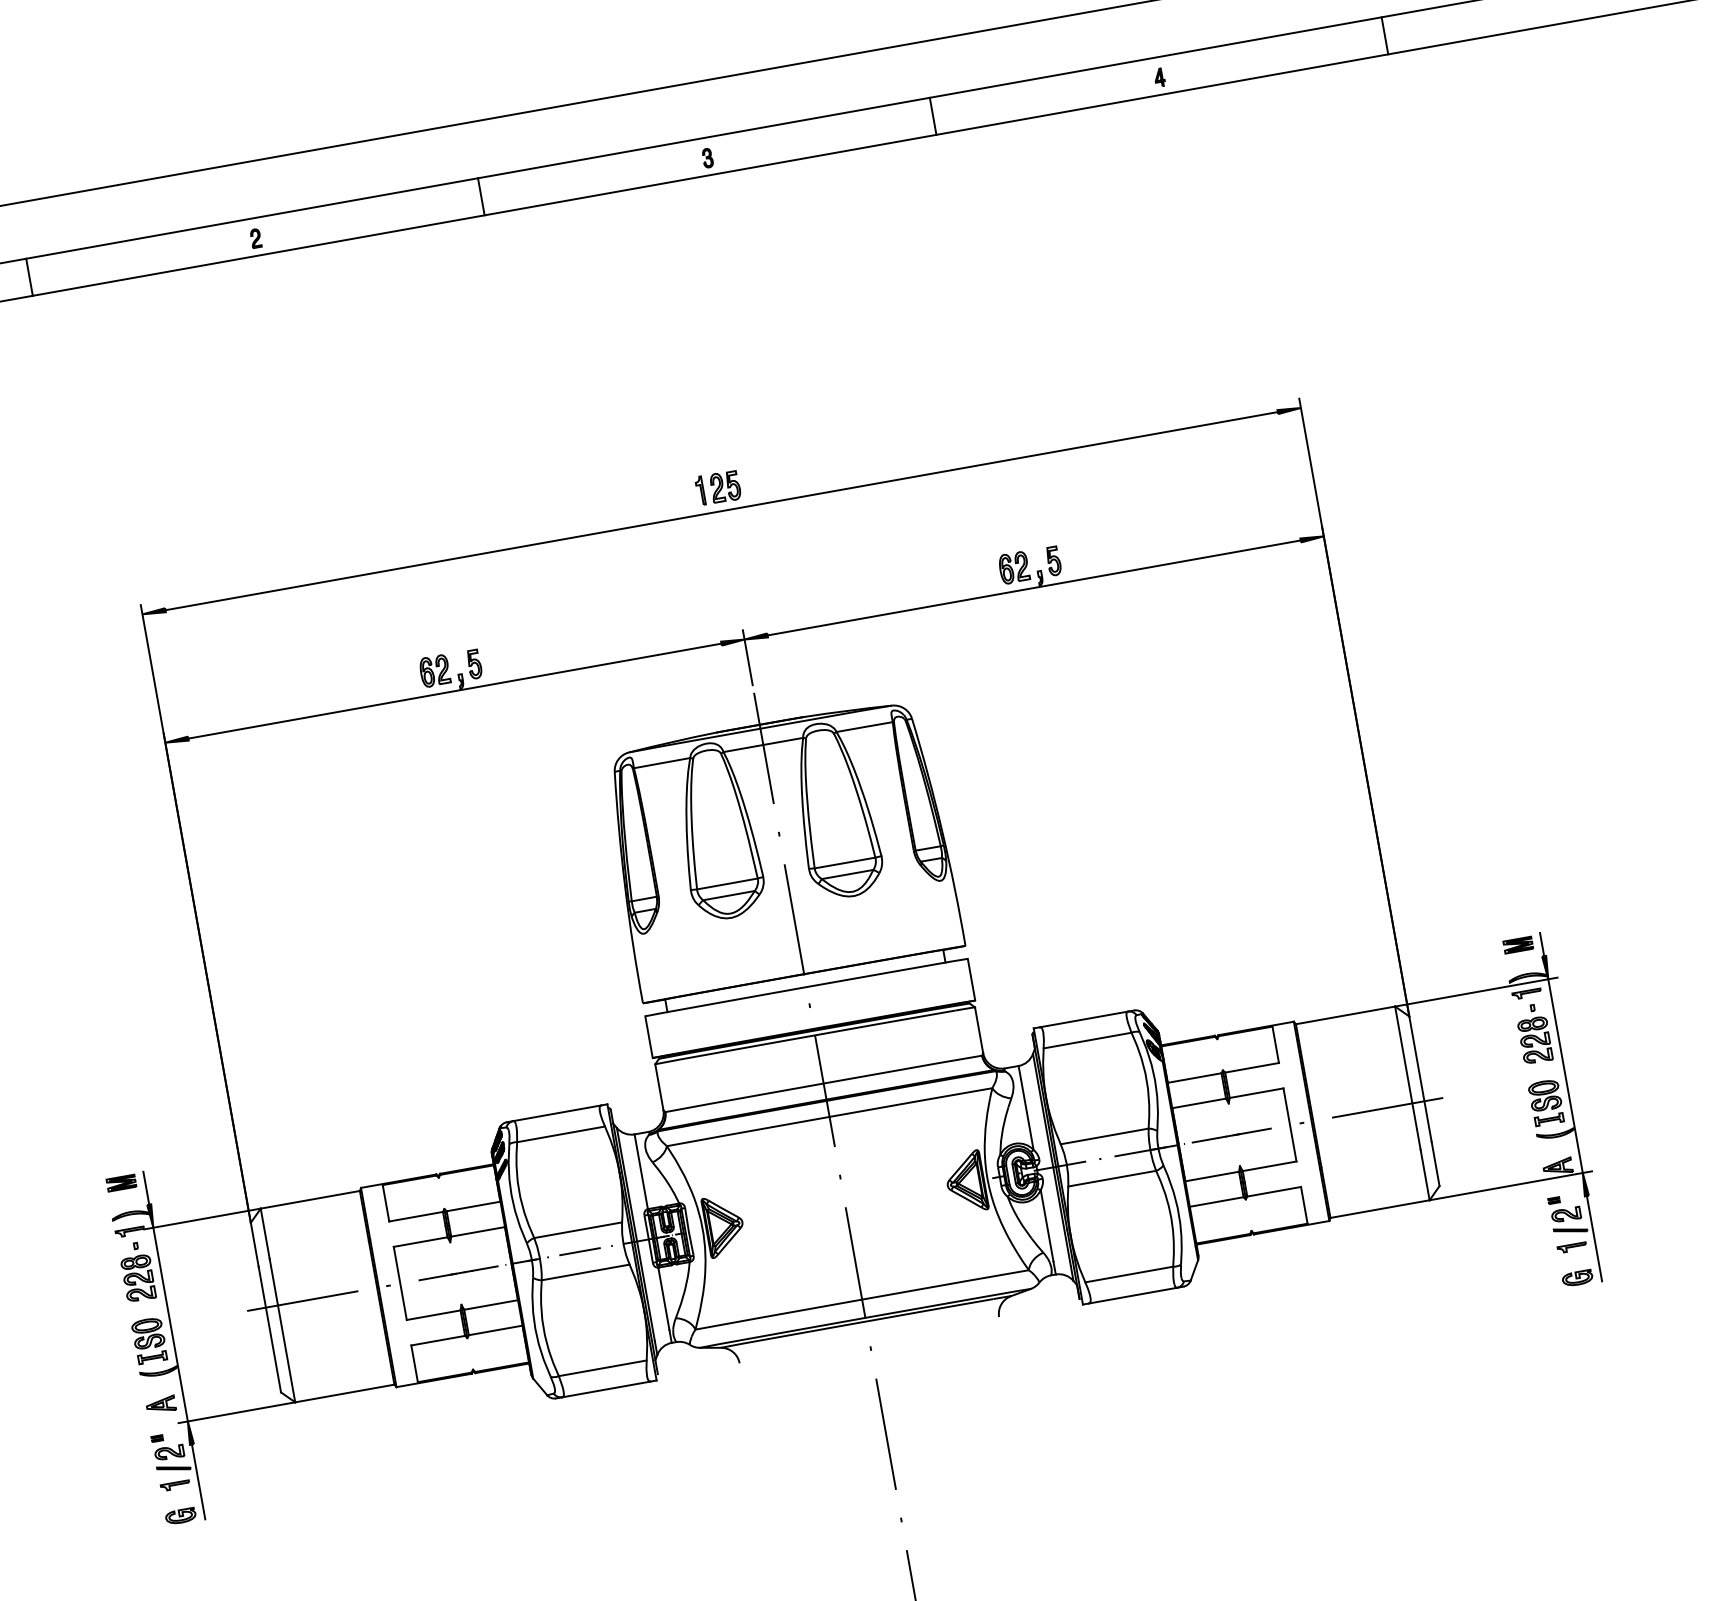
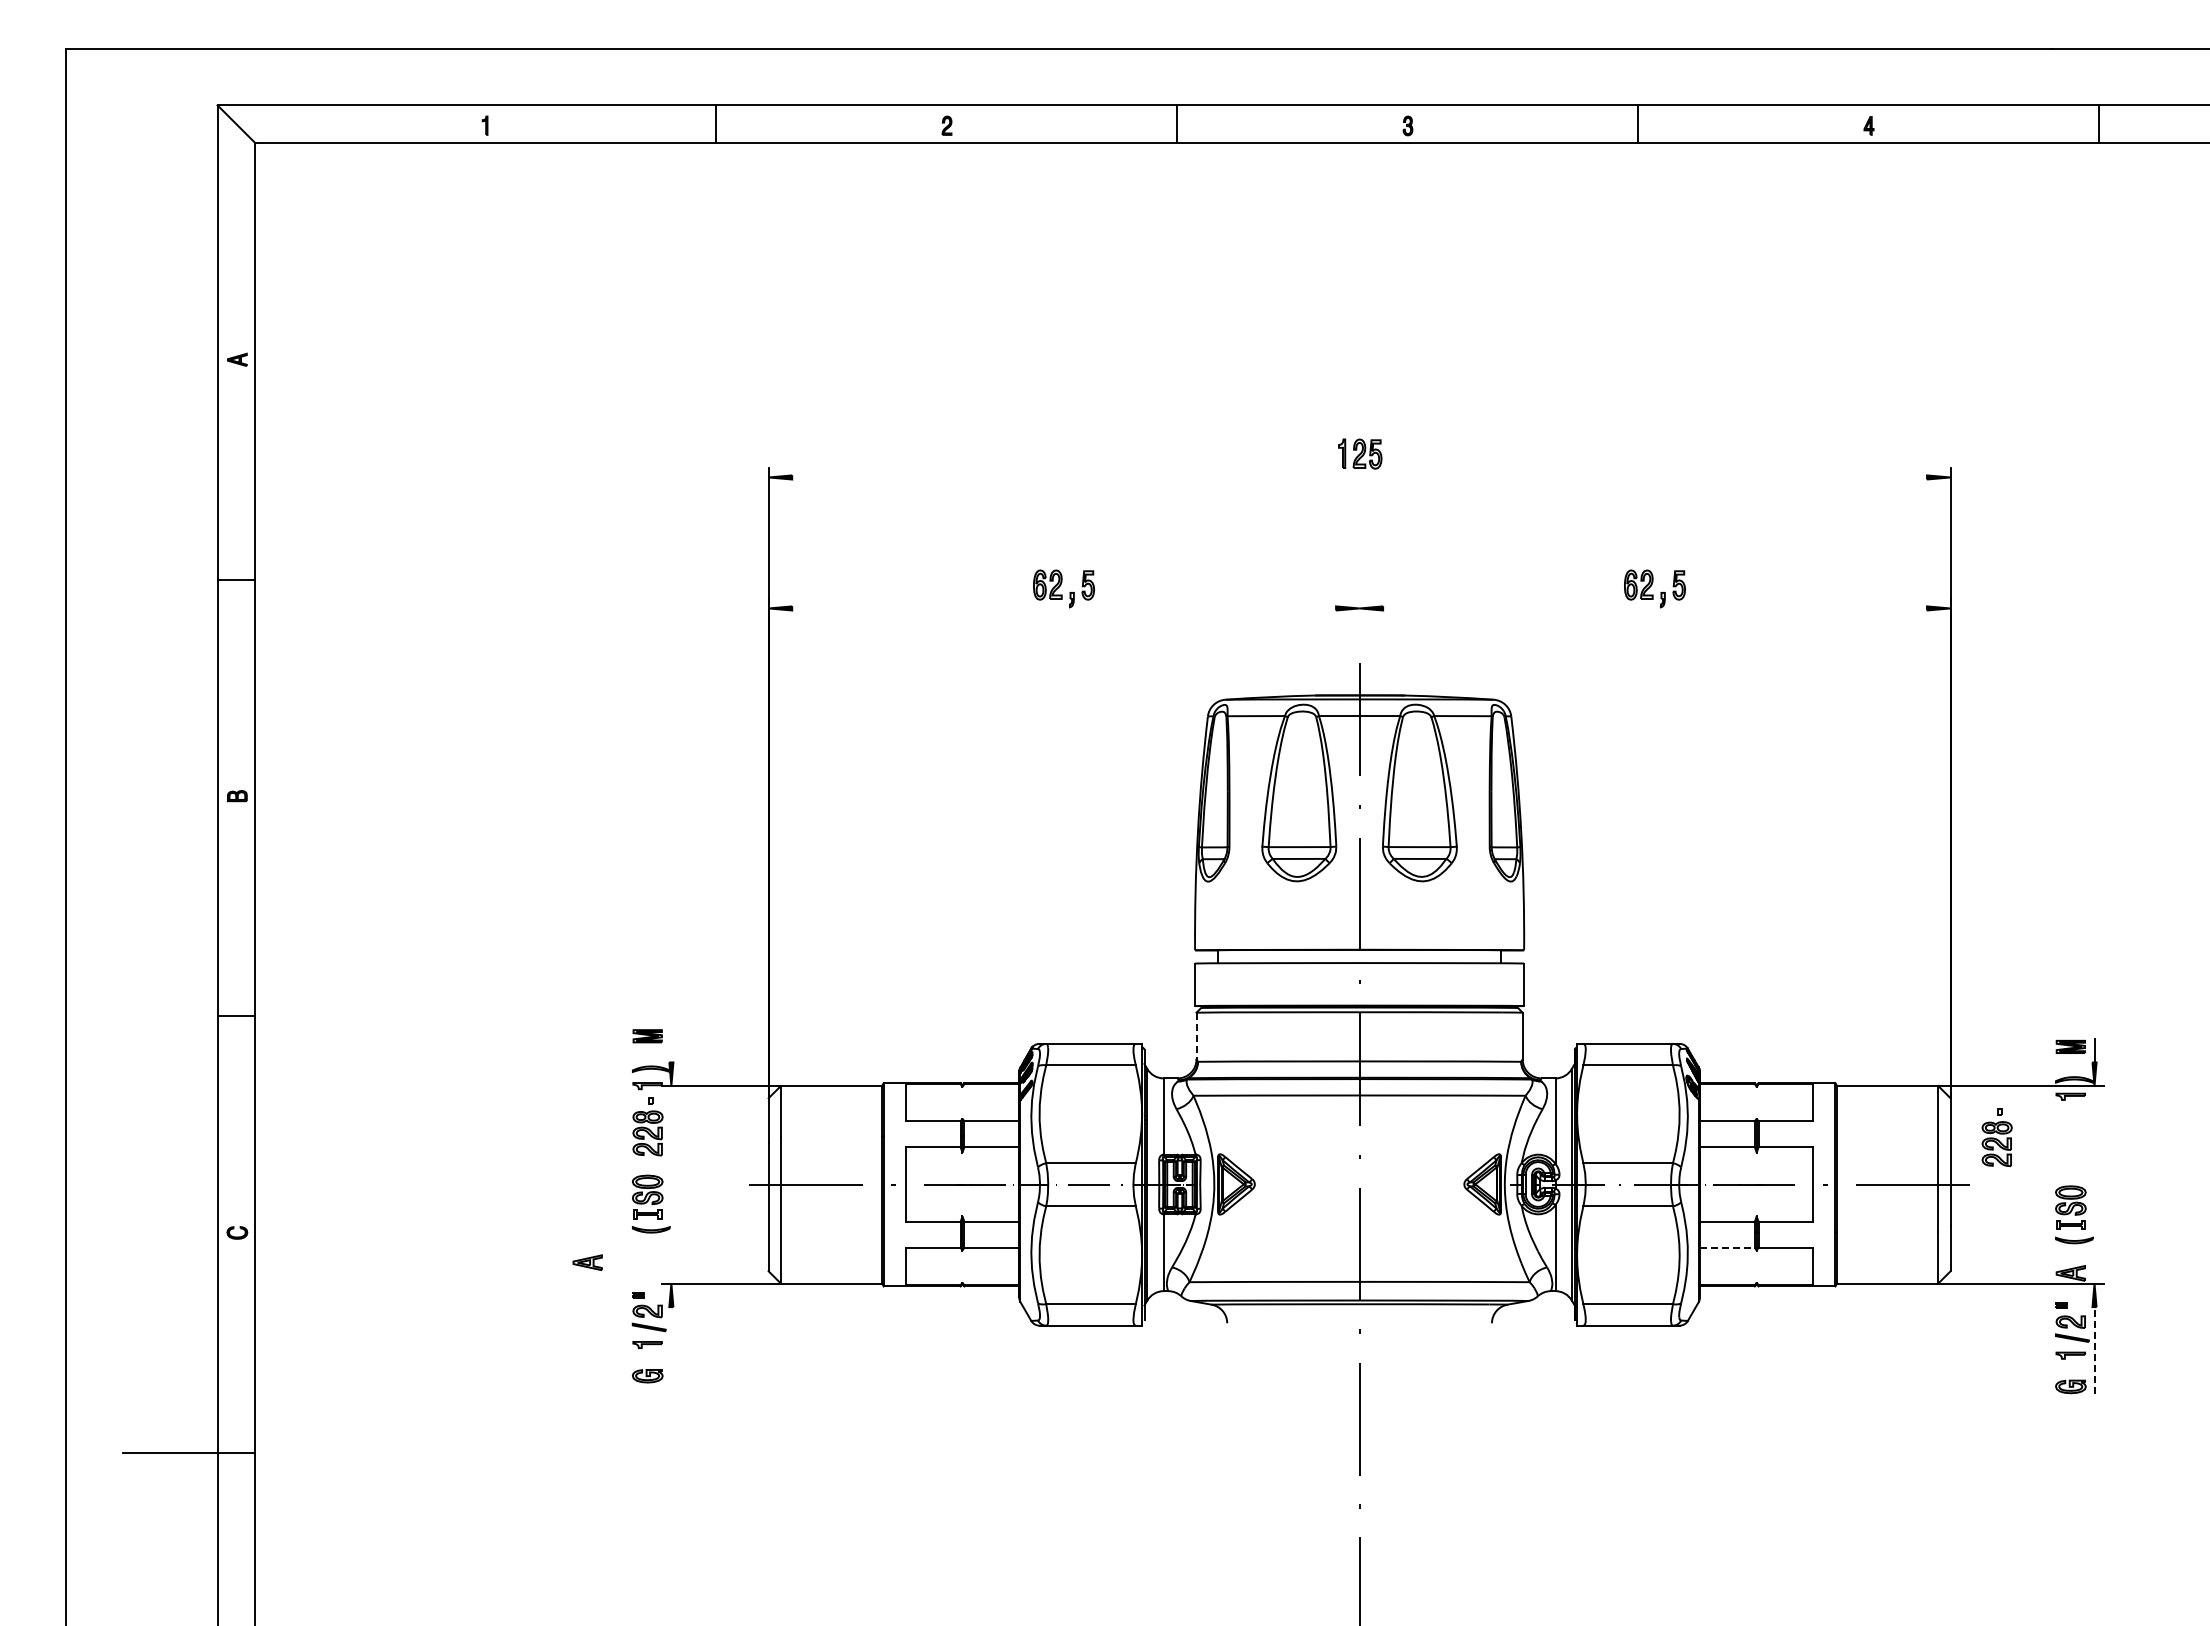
line: (721, 511) -> (1359, 477), removed
line: (1034, 587) -> (1655, 608), removed
line: (747, 658) -> (1359, 627), removed
line: (455, 691) -> (1064, 608), removed
part: (1533, 1033) -> (1996, 1137), moved
line: (1565, 1075) -> (2094, 1184), removed
line: (659, 1087) -> (1196, 1036), solid -> dashed
line: (146, 1188) -> (671, 1045), removed
line: (1216, 1201) -> (1727, 1247), solid -> dashed
line: (1594, 1238) -> (2094, 1350), solid -> dashed
line: (170, 1324) -> (671, 1184), removed
part: (160, 1404) -> (587, 1262), moved
line: (198, 1482) -> (671, 1345), removed

